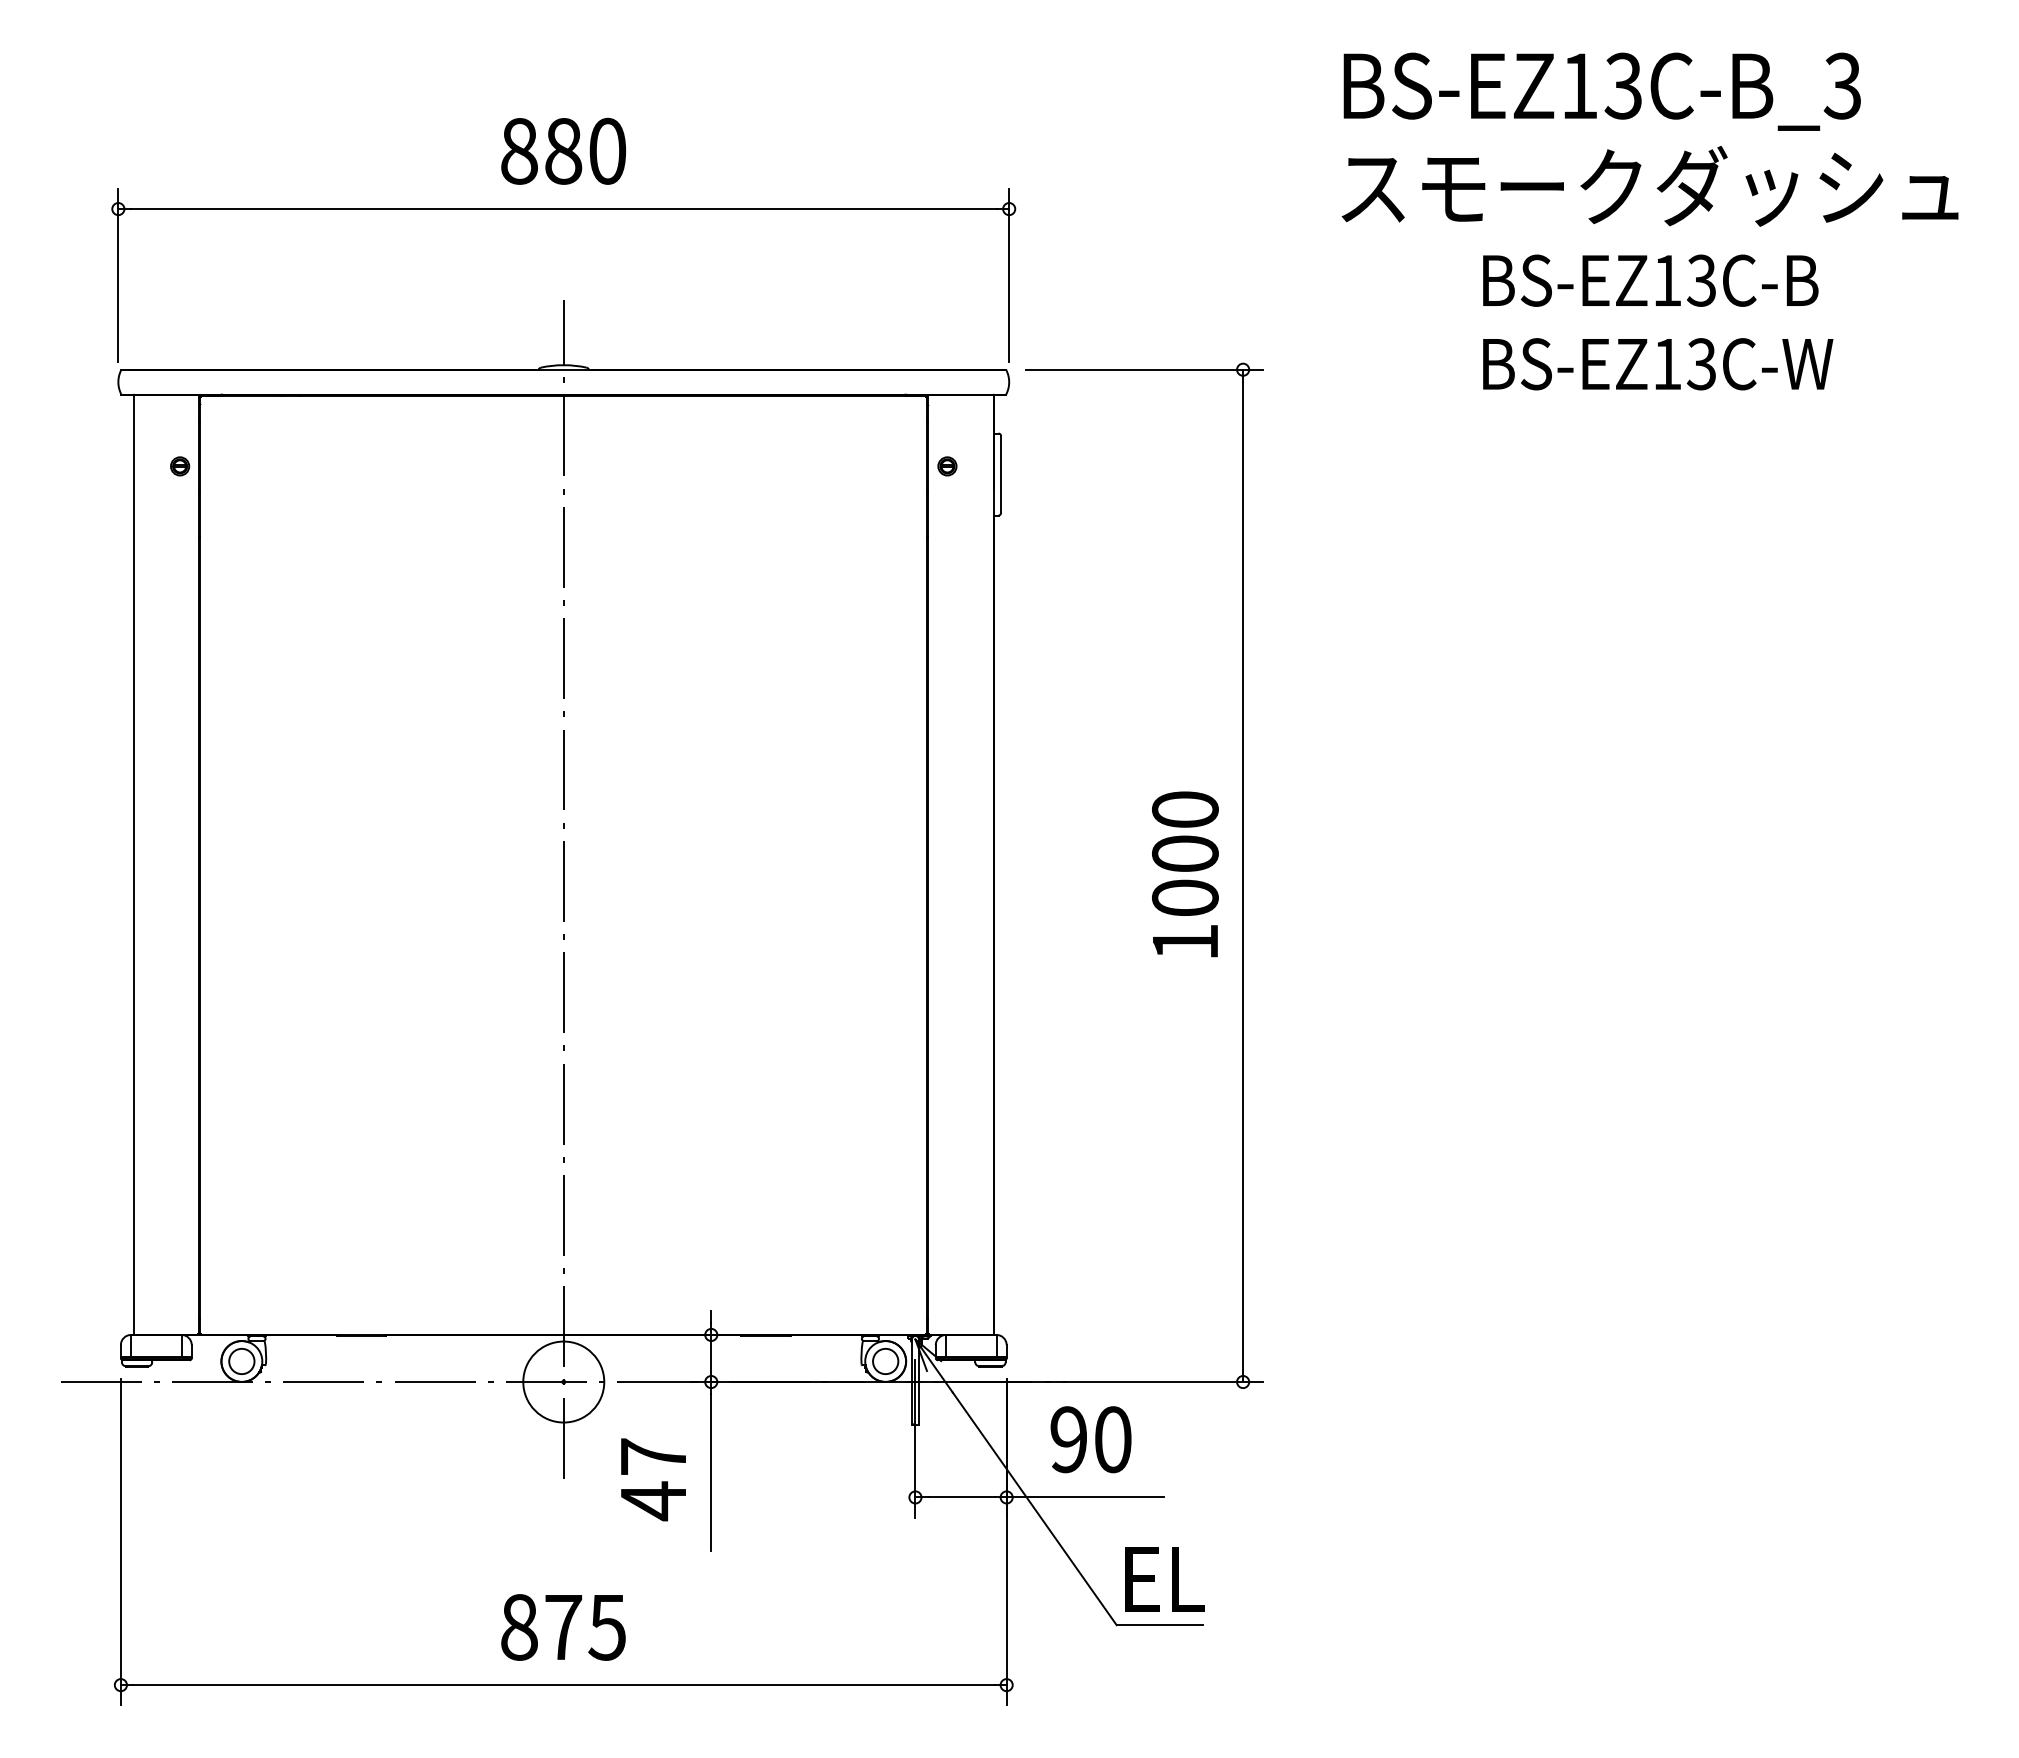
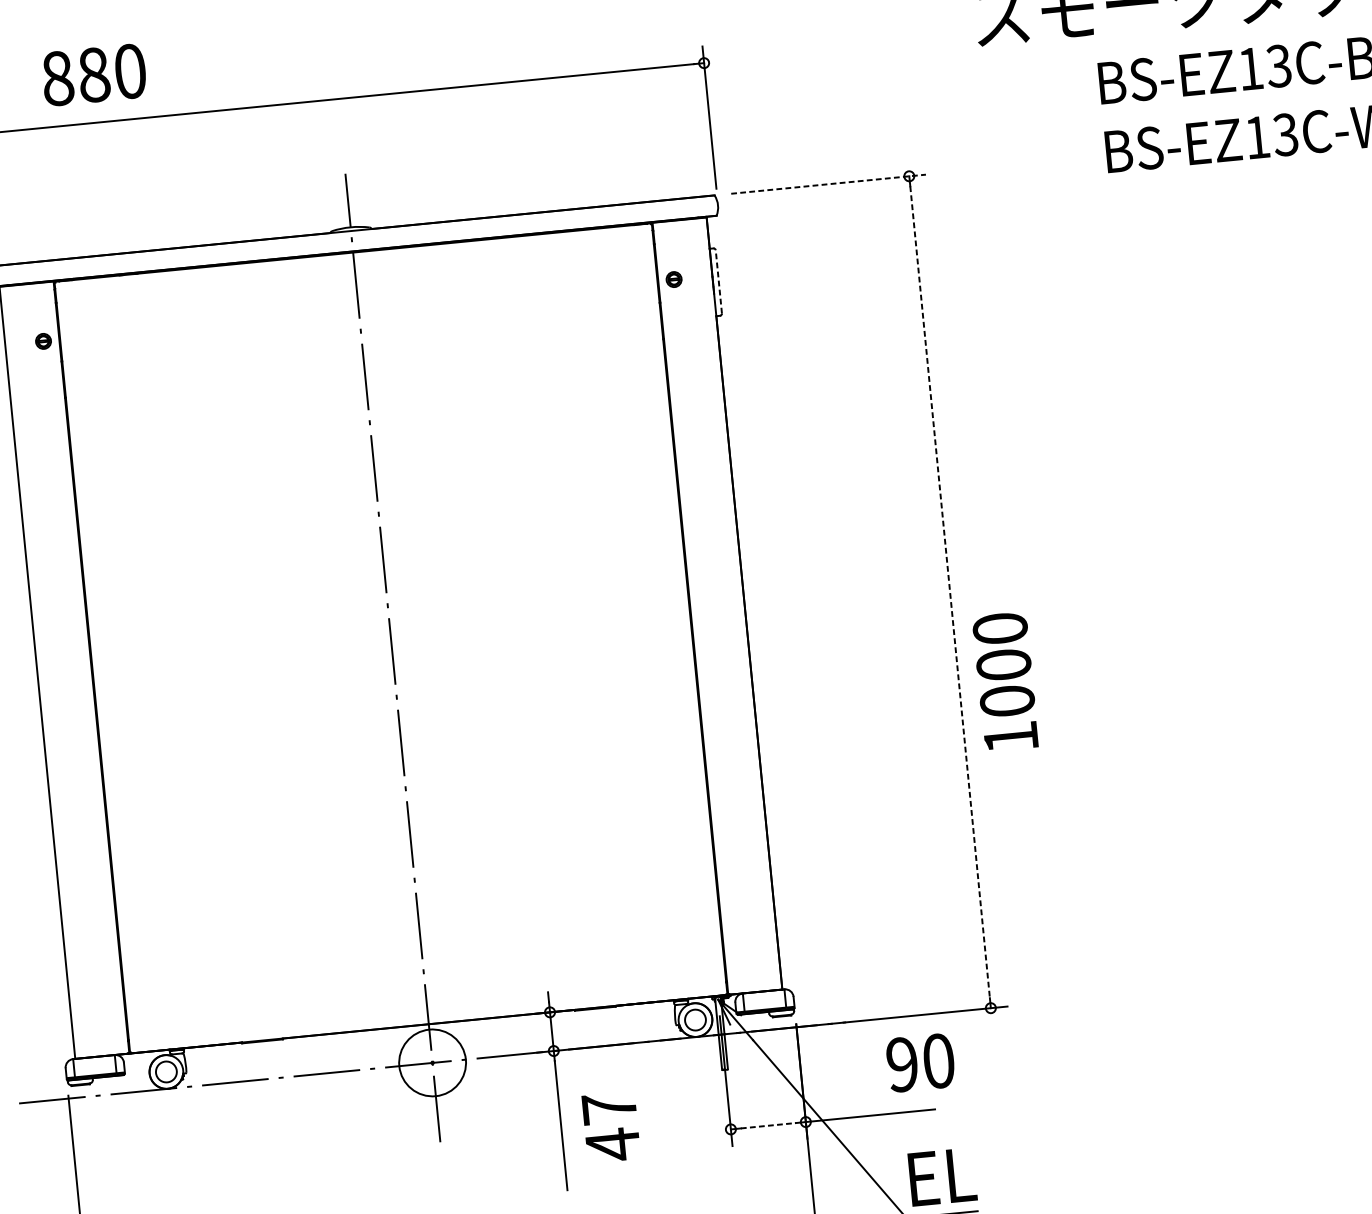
text: (563, 150) -> (94, 74), moved
line: (1145, 369) -> (829, 183), solid -> dashed
line: (1001, 474) -> (719, 281), solid -> dashed
text: (1185, 874) -> (1005, 681), moved
line: (1243, 876) -> (950, 592), solid -> dashed
text: (1090, 1439) -> (920, 1062), moved
text: (653, 1479) -> (611, 1127), moved
line: (961, 1497) -> (768, 1125), solid -> dashed

